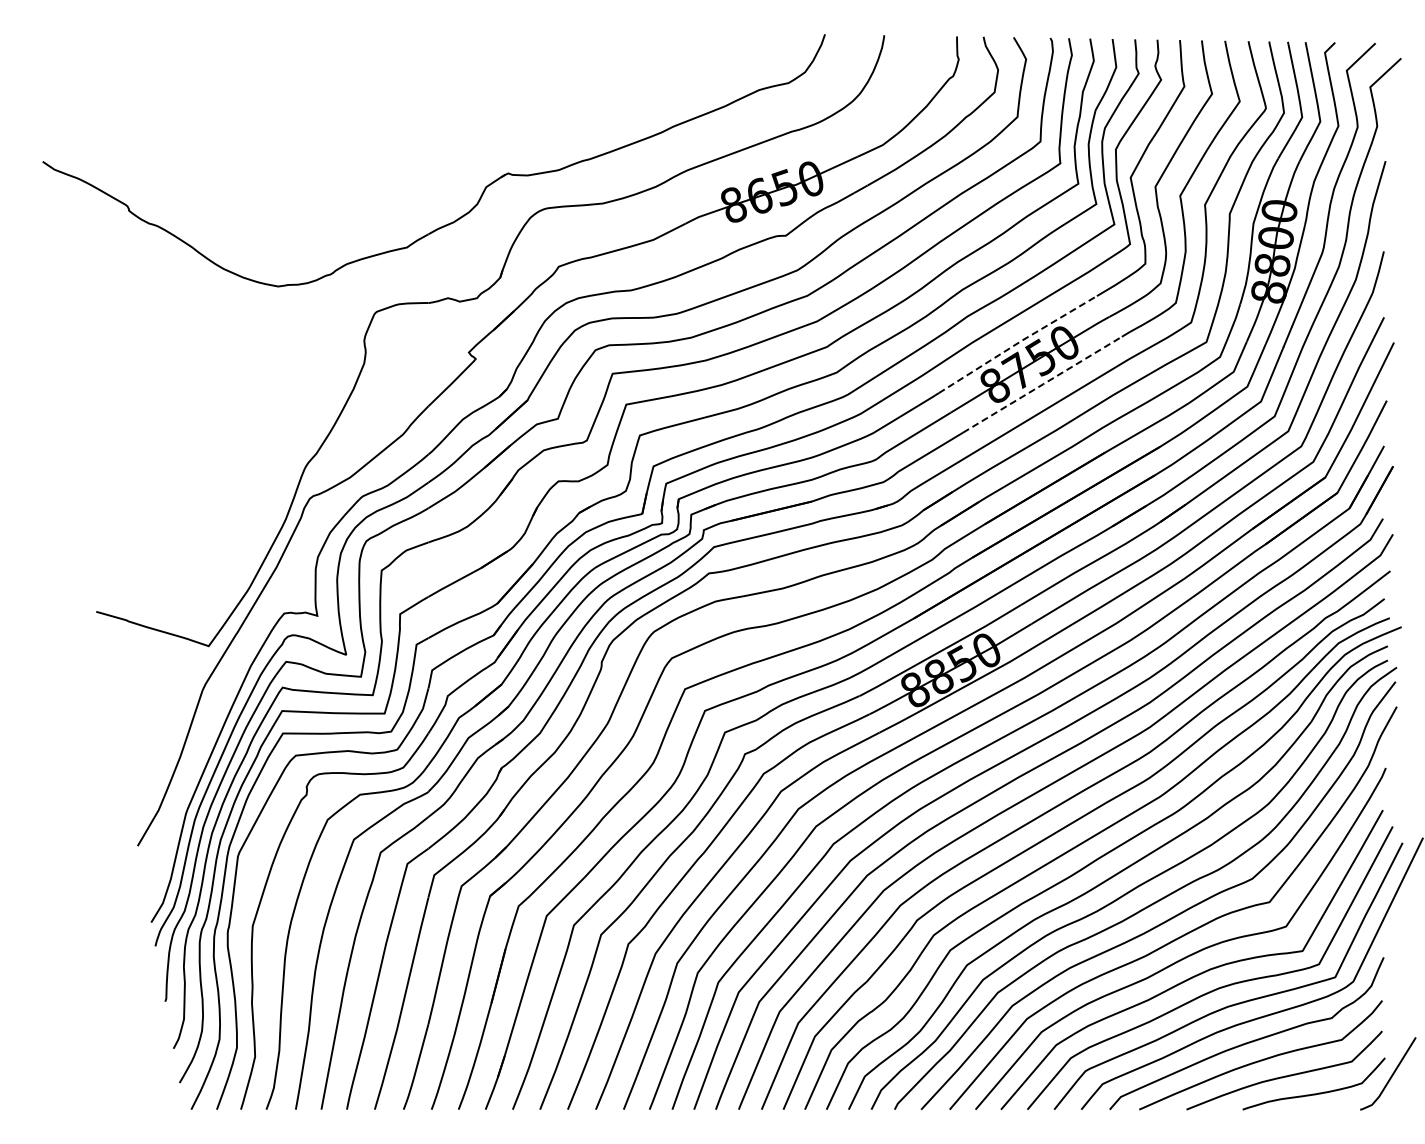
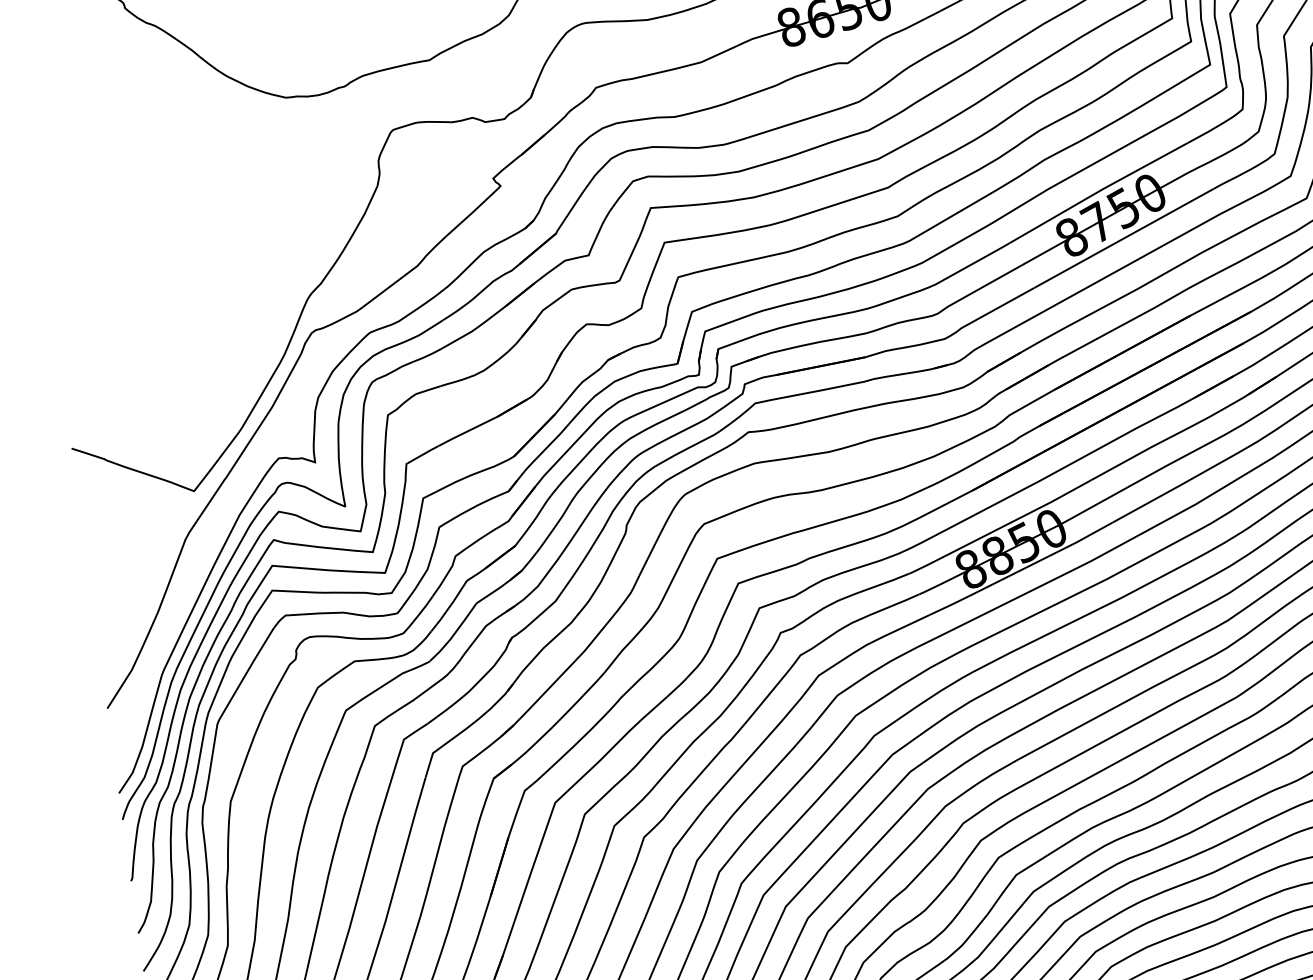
line: (1018, 343) -> (1099, 191), dashed -> solid
line: (1043, 384) -> (1125, 238), dashed -> solid

